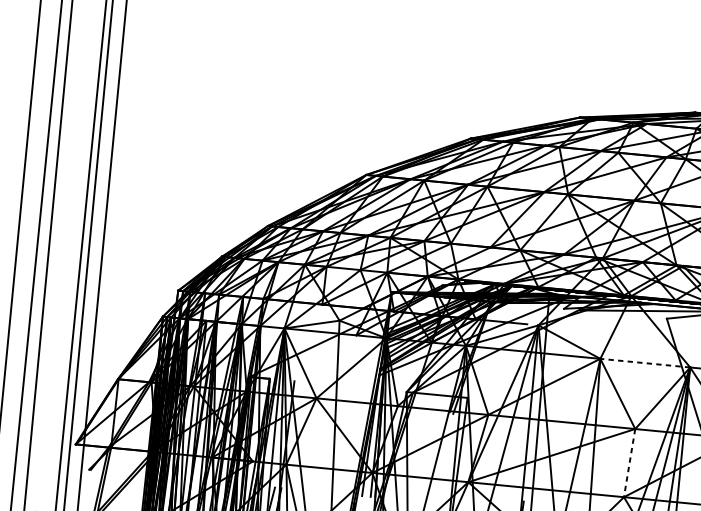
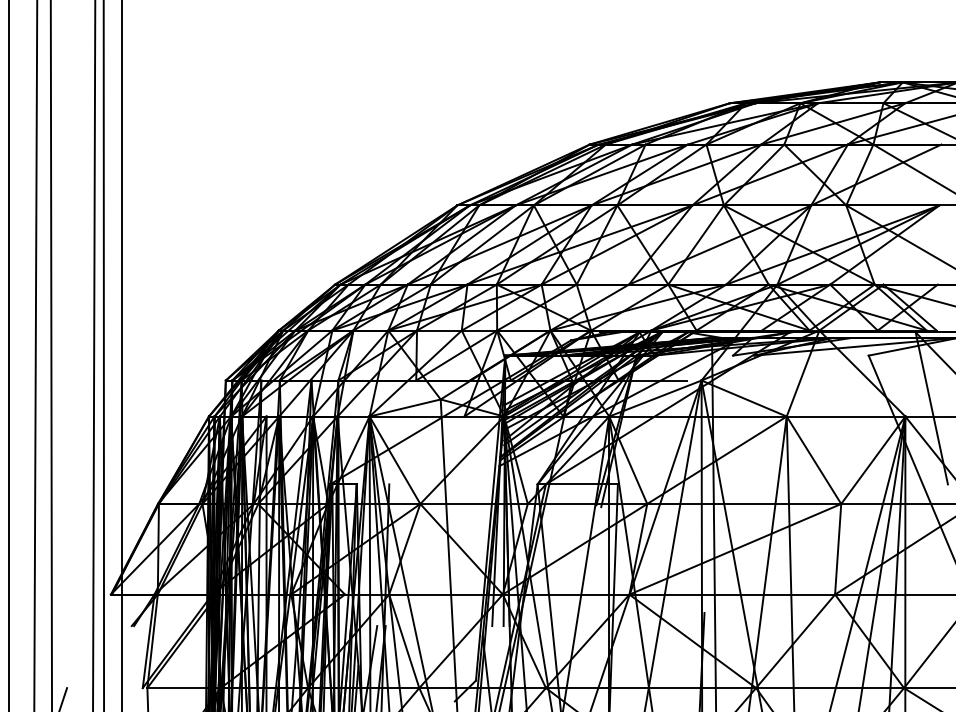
line: (644, 363) -> (845, 416), dashed -> solid
line: (629, 463) -> (838, 549), dashed -> solid

